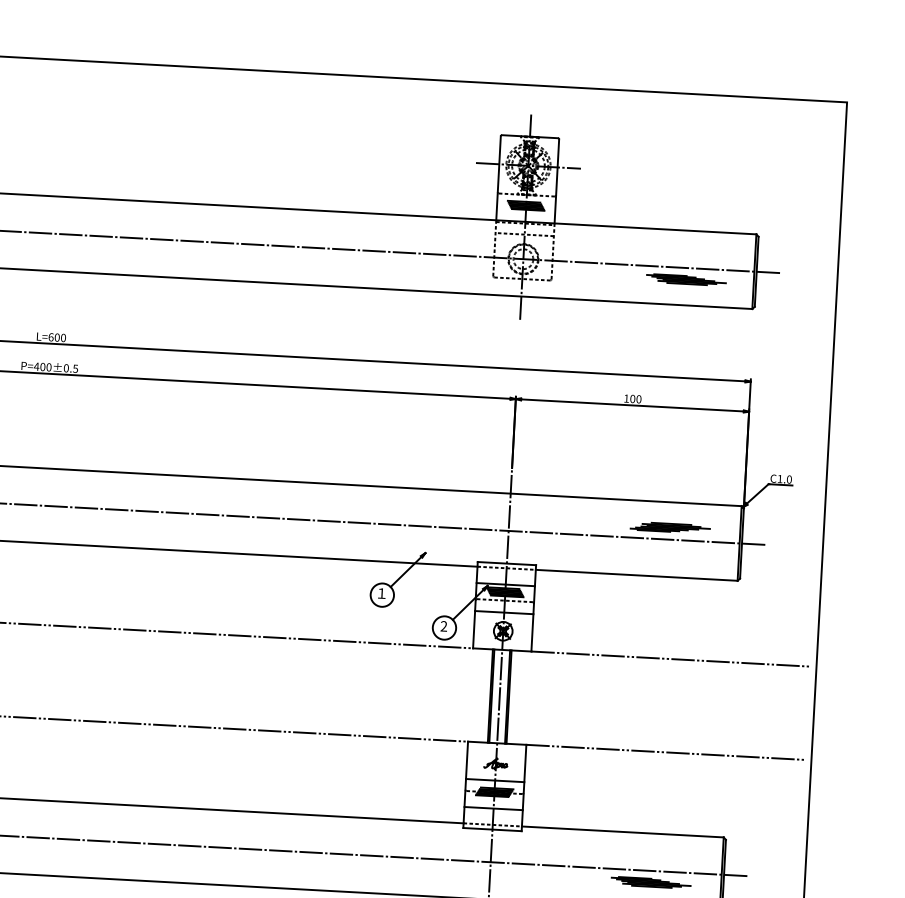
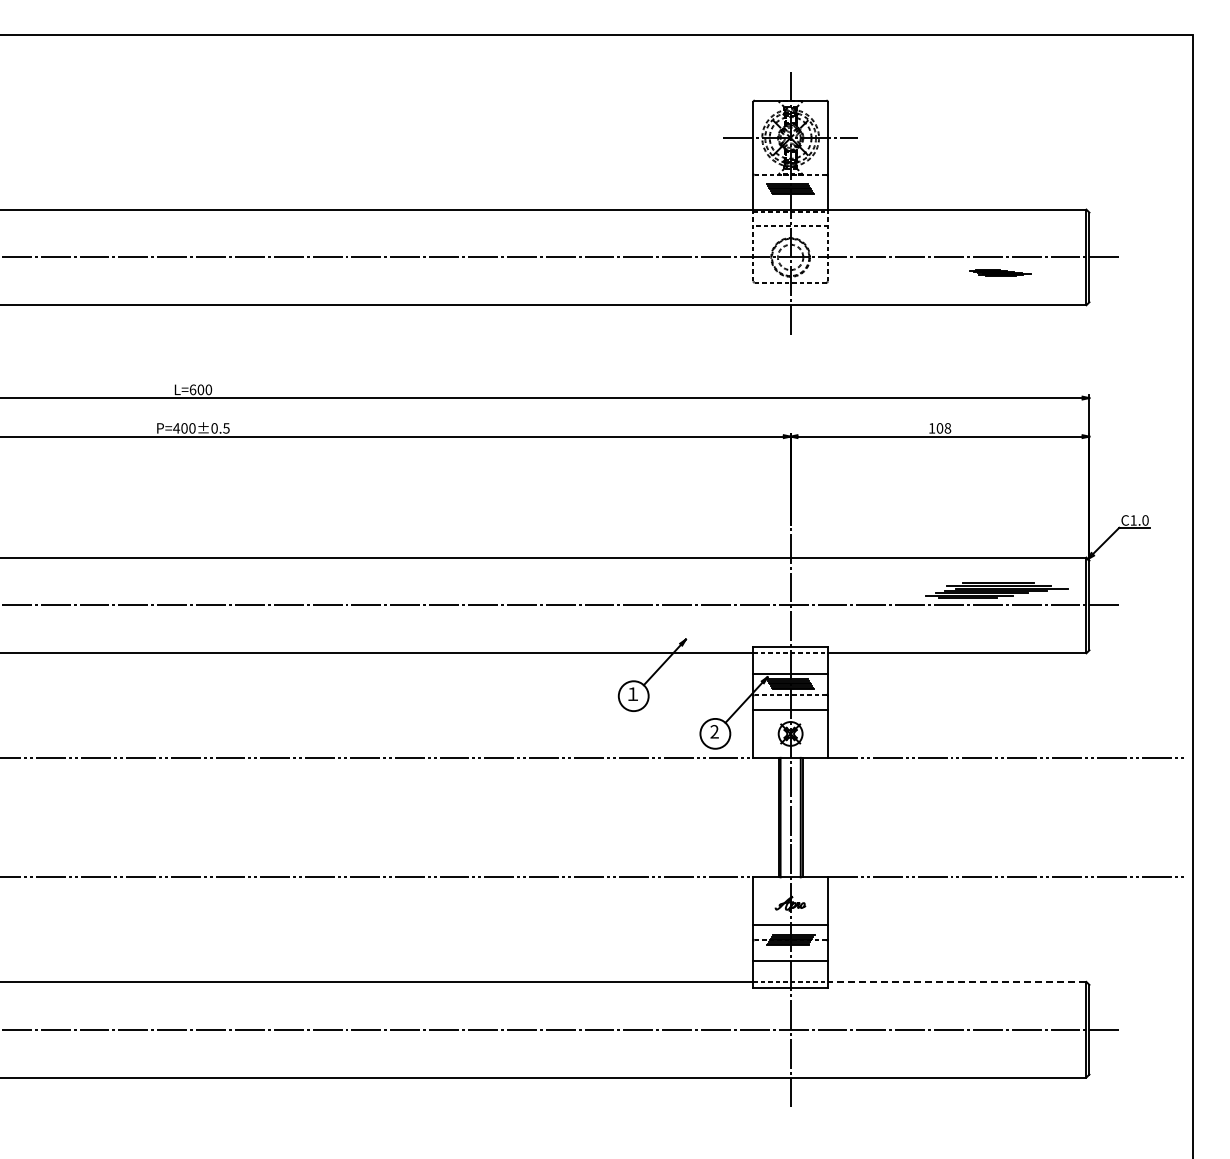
part: (686, 279) -> (1000, 272), size x0.6
text: (638, 399) -> (947, 428), 100 -> 108
part: (670, 527) -> (996, 589), size x1.4
line: (622, 831) -> (956, 981), solid -> dashed
part: (650, 882) -> (996, 1044), removed

